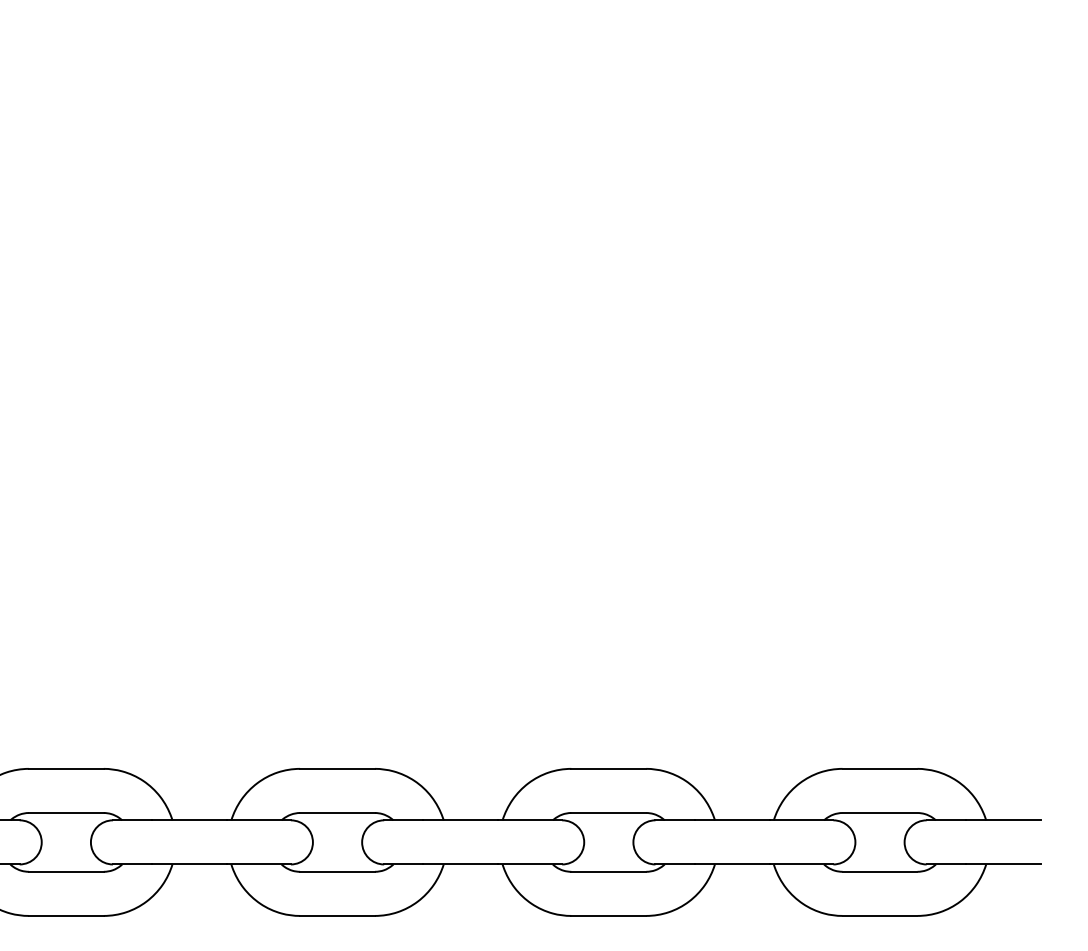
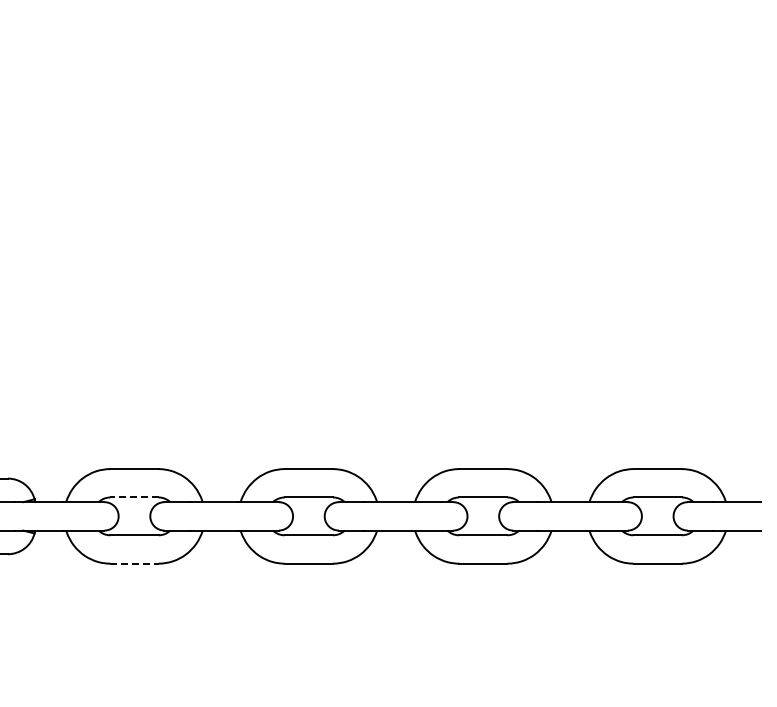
line: (64, 813) -> (133, 497), solid -> dashed
line: (66, 915) -> (134, 563), solid -> dashed

